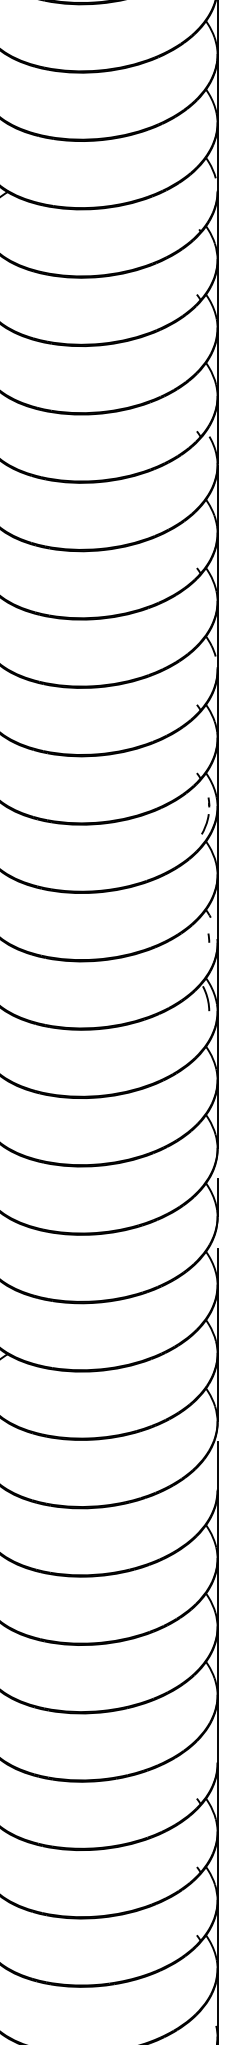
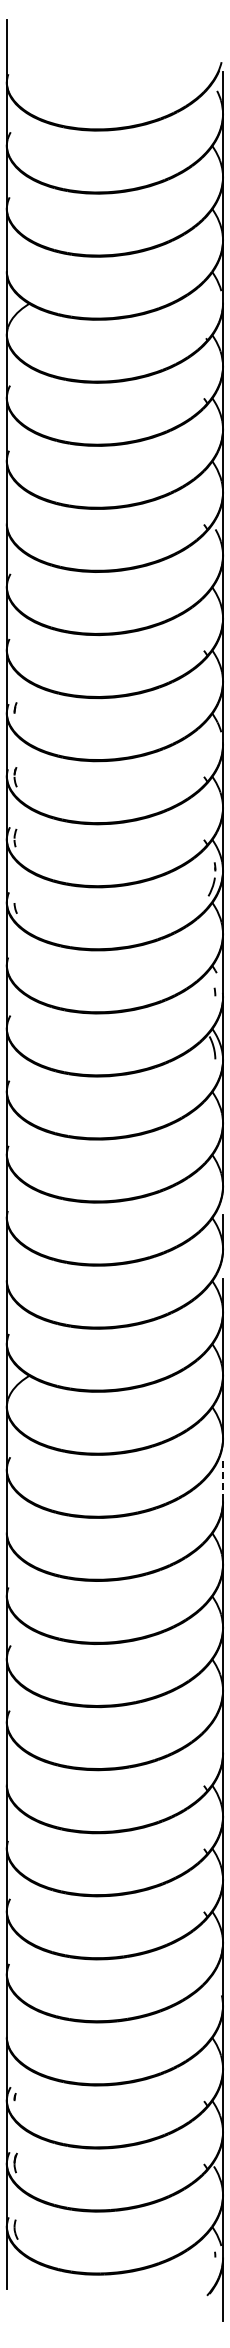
line: (218, 1465) -> (223, 1478), solid -> dashed

